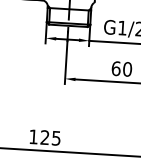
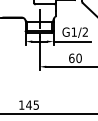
text: (44, 136) -> (28, 104), 125 -> 145

